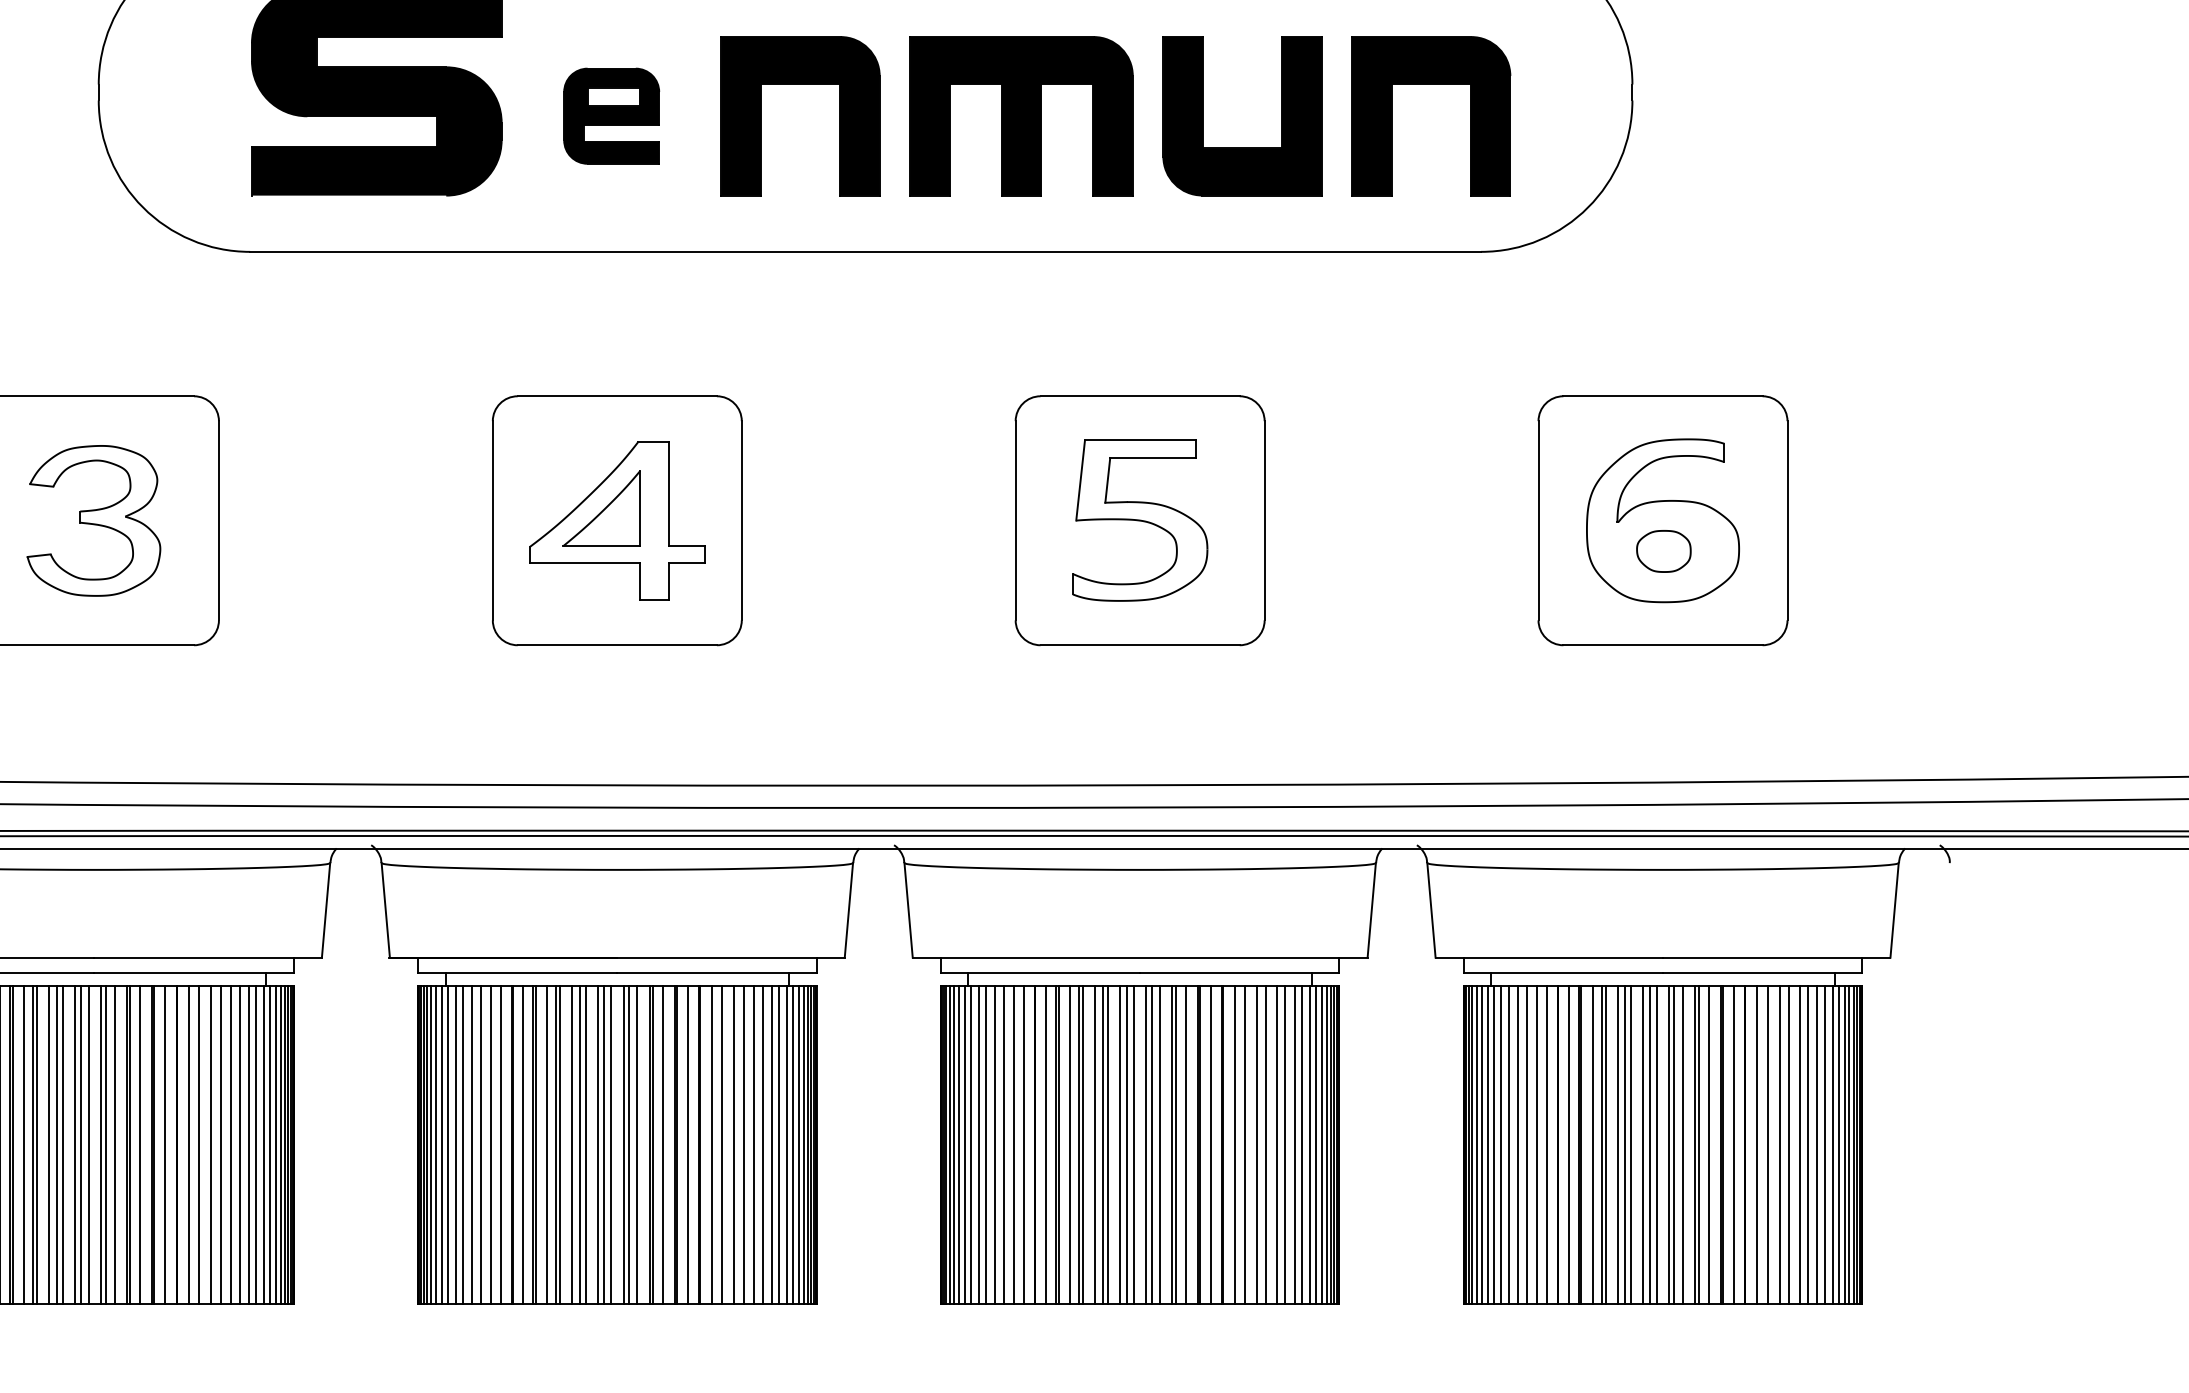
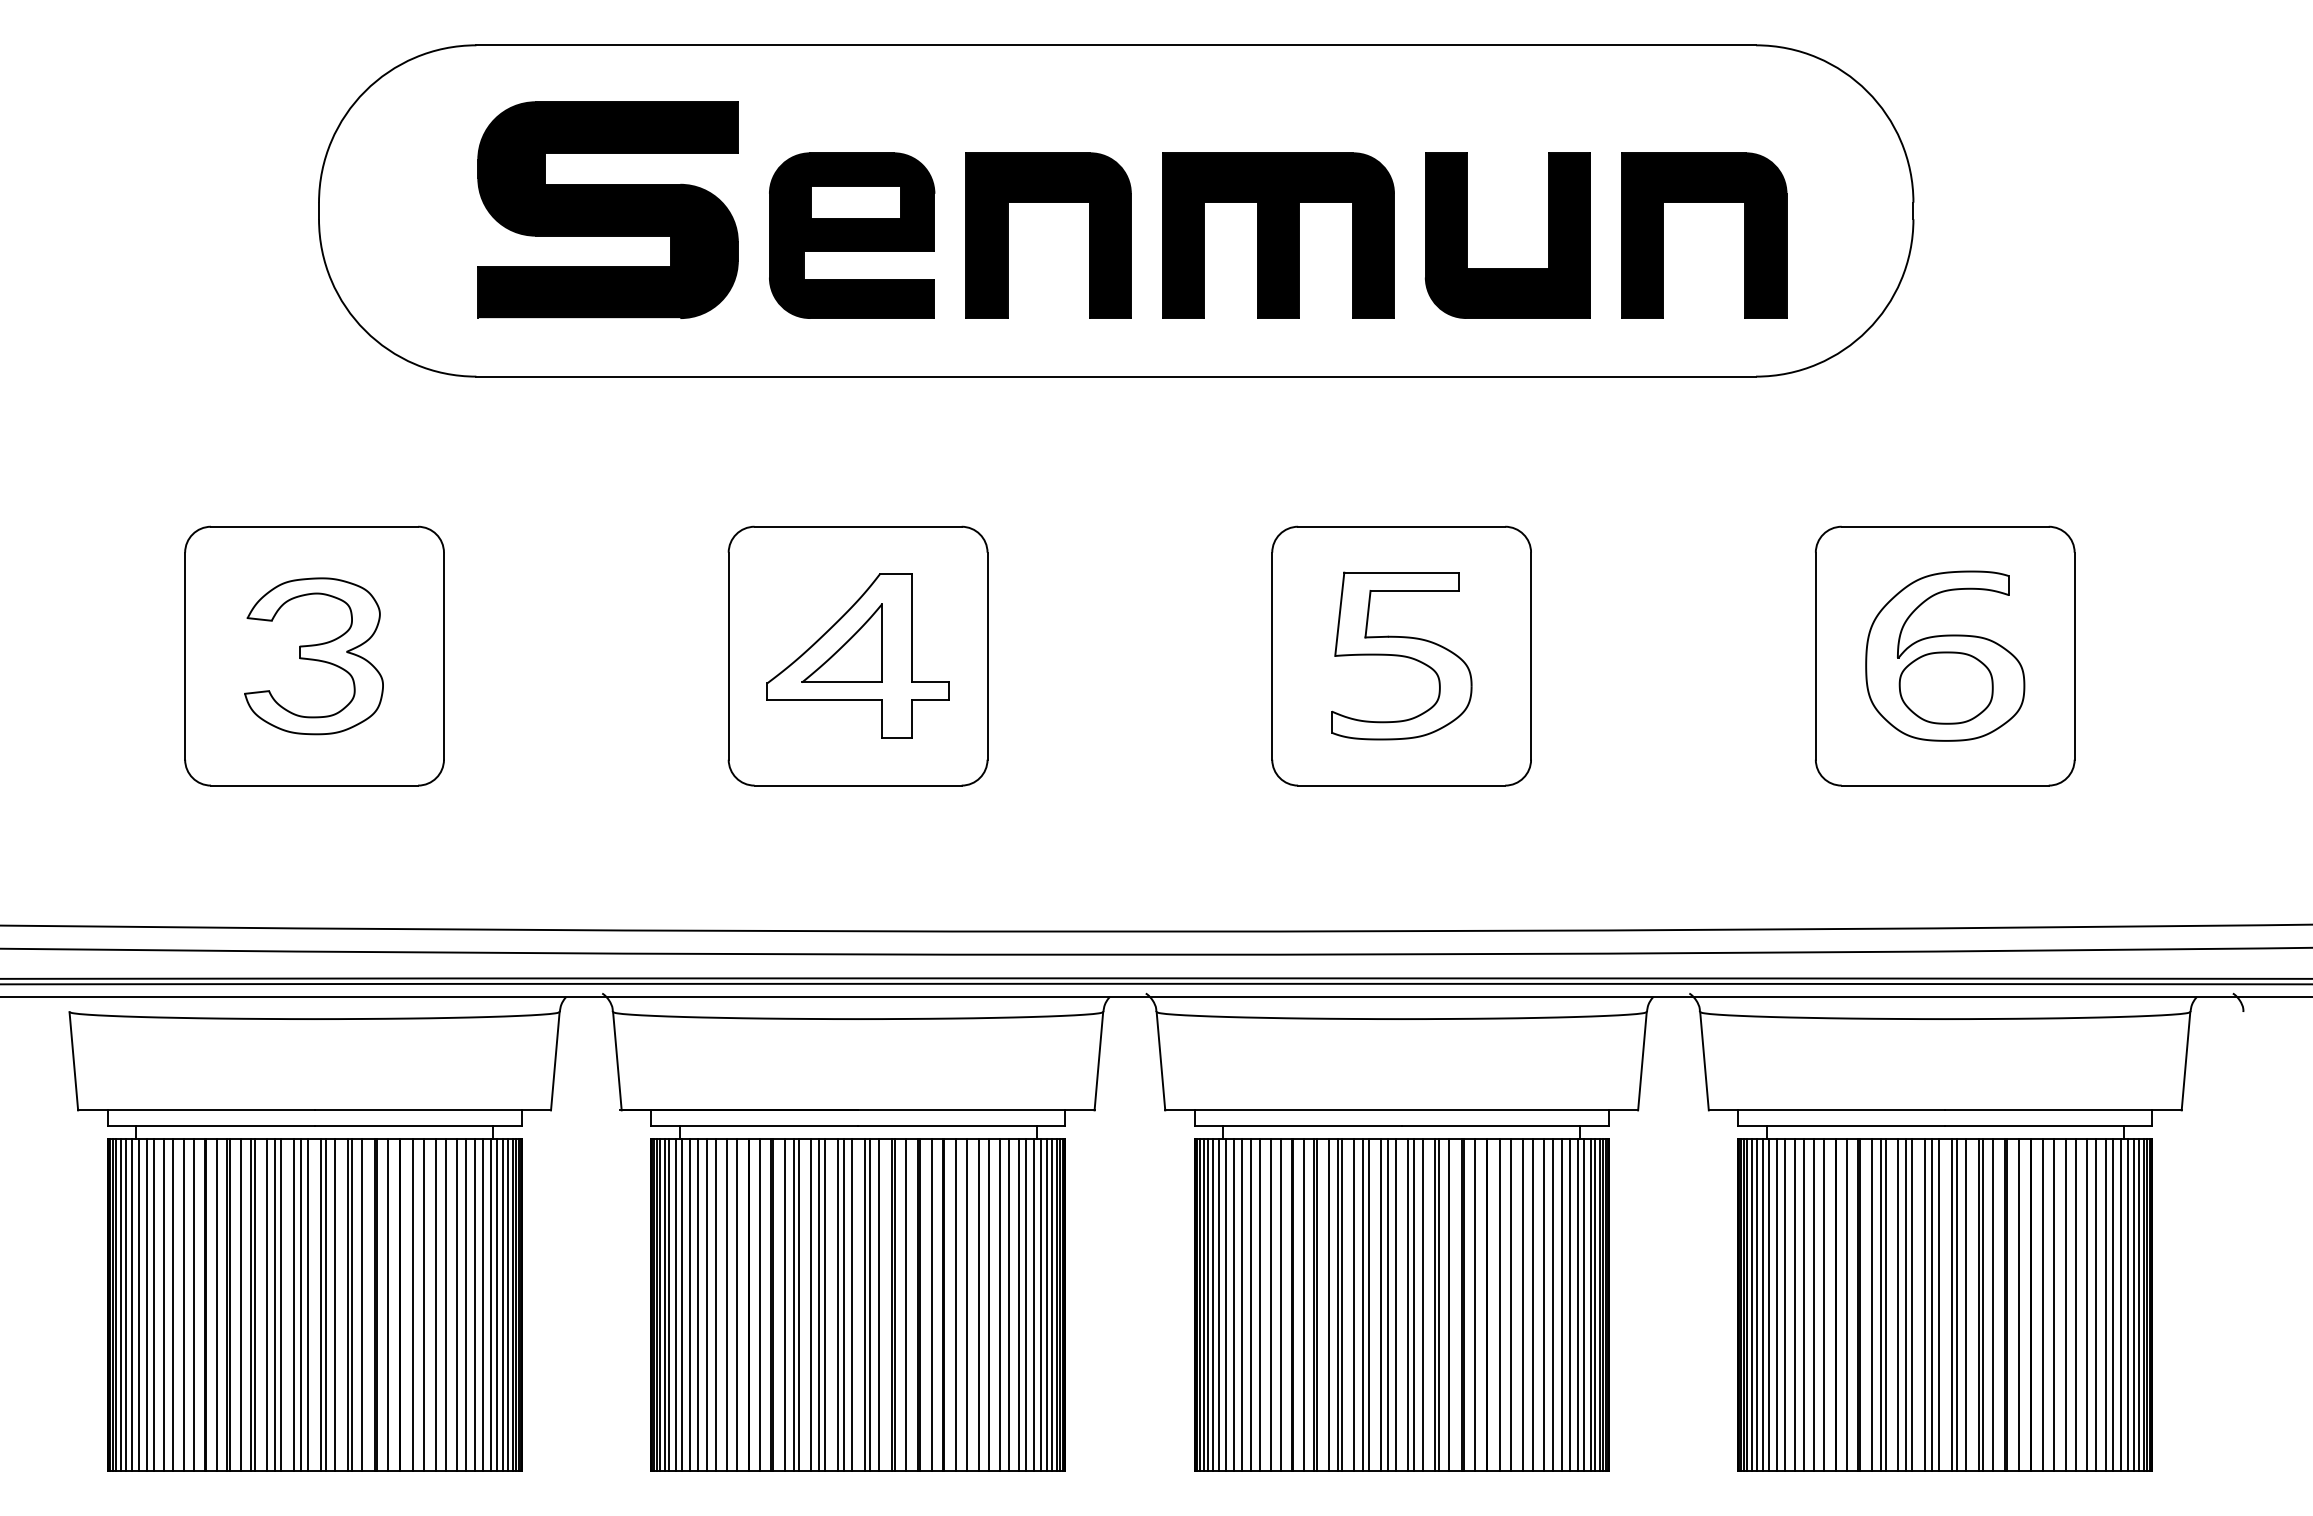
part: (611, 116) -> (852, 235), size x1.67
part: (1663, 550) -> (1945, 687), size x1.67

